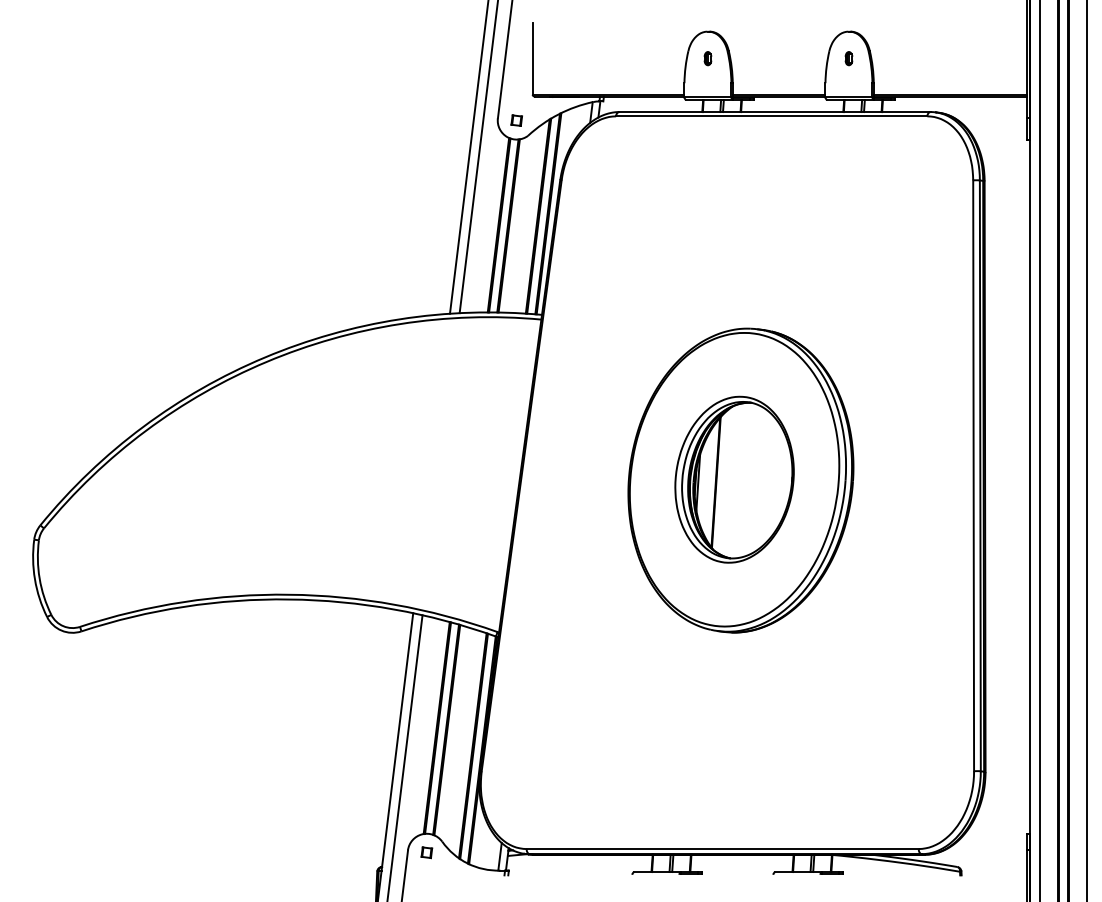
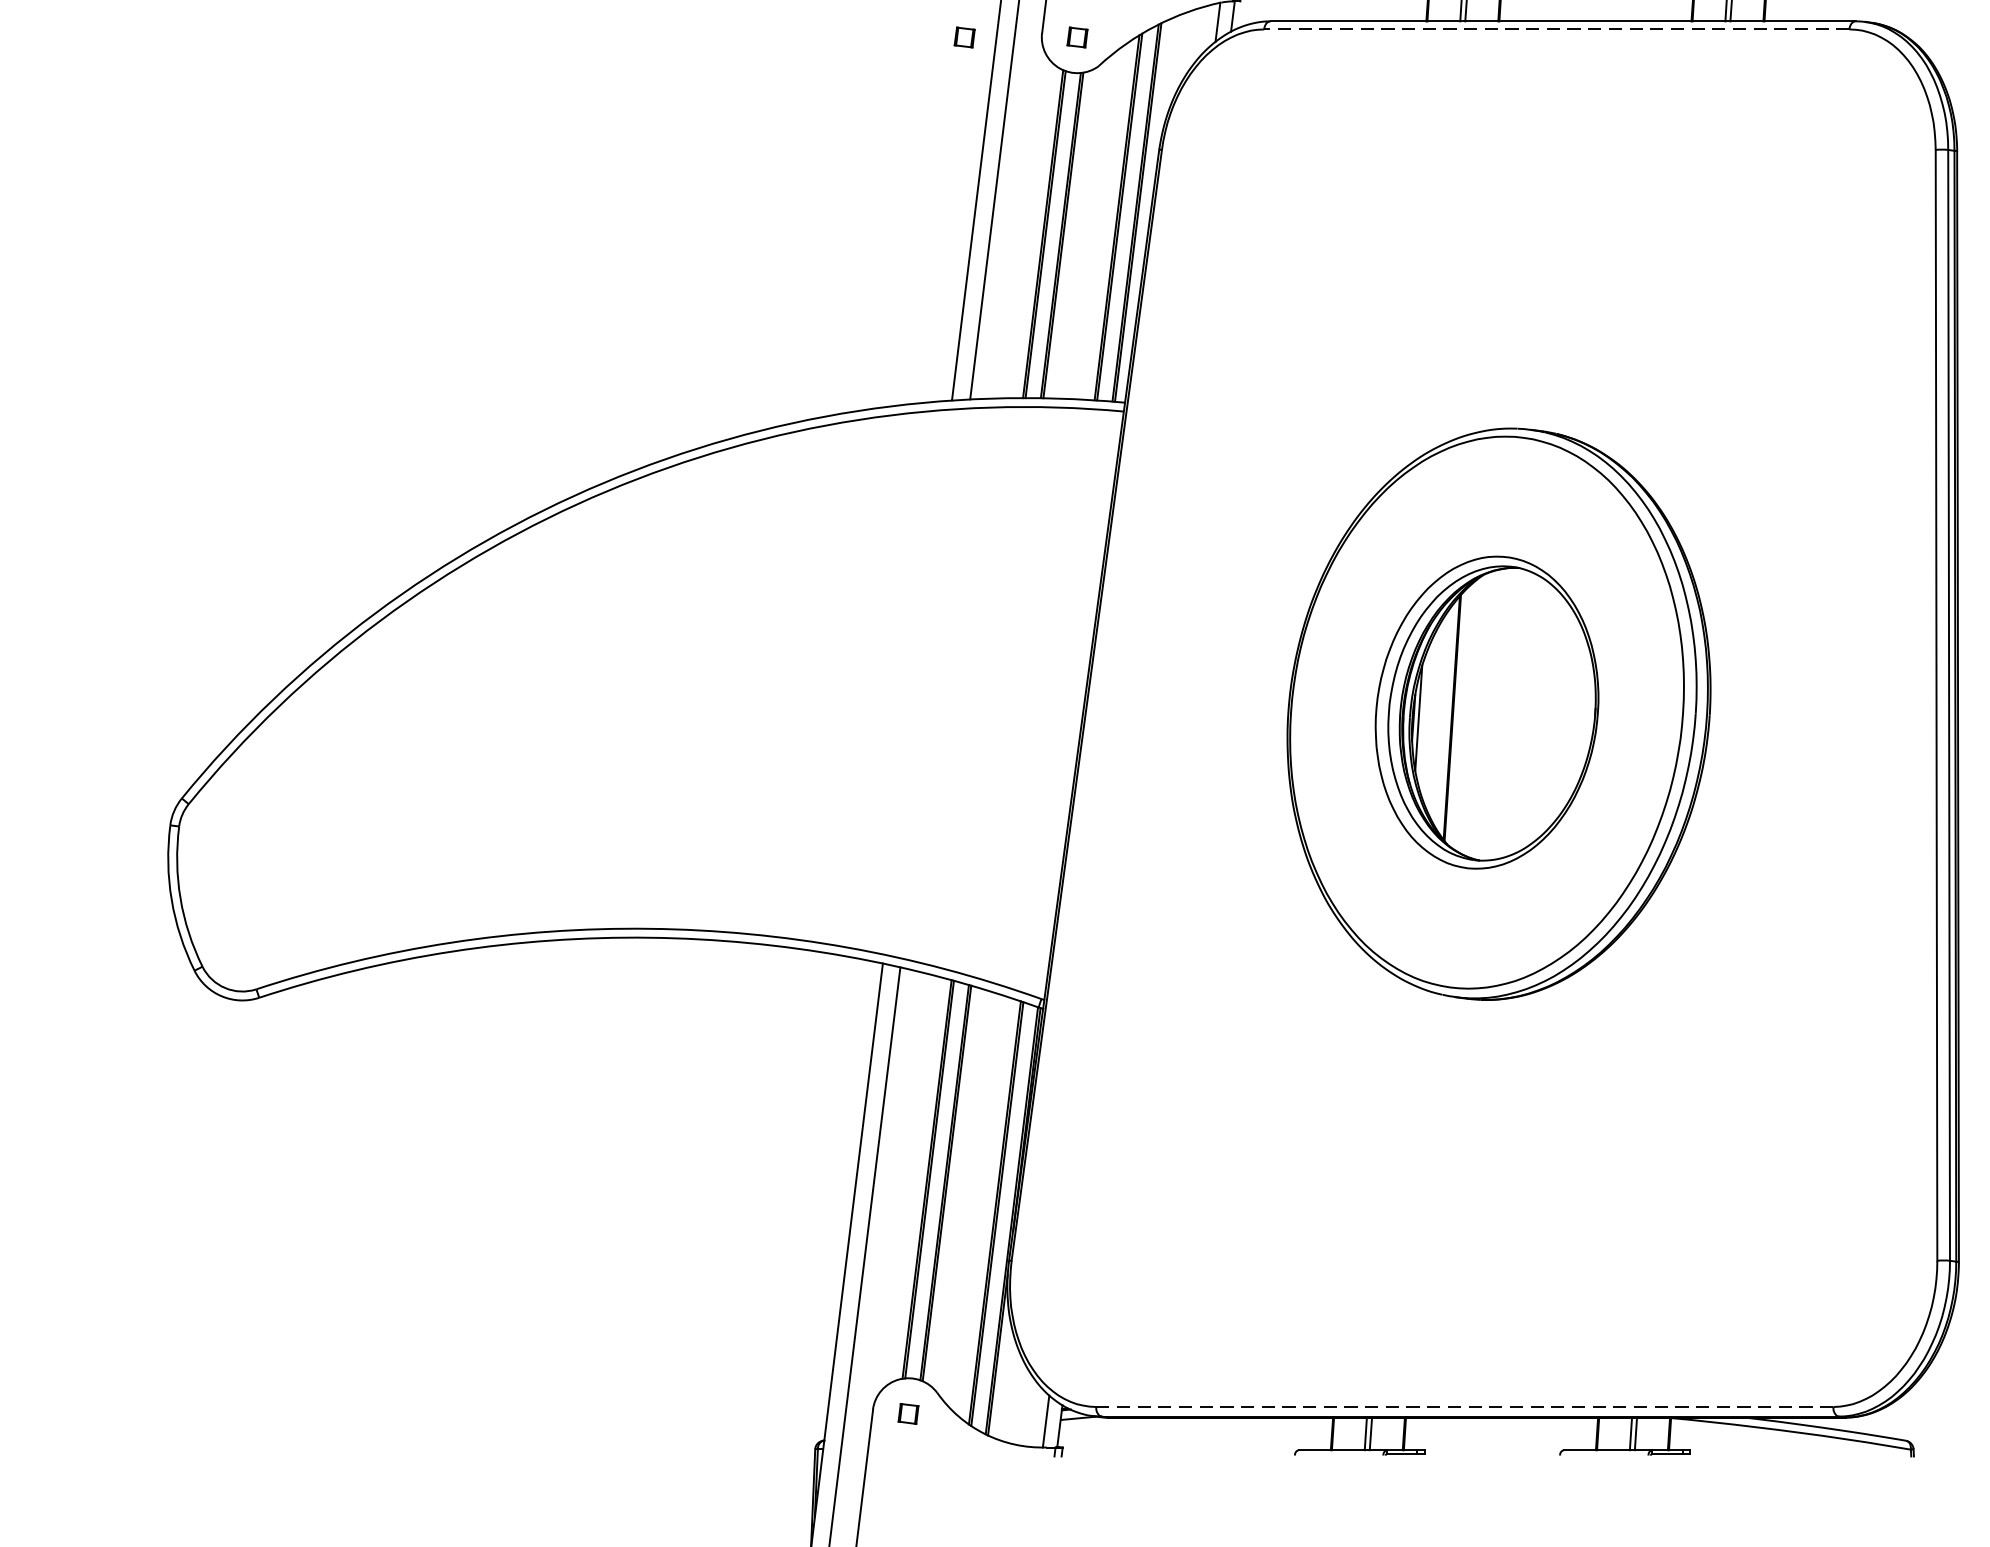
line: (771, 116) -> (1556, 29), solid -> dashed
part: (456, 120) -> (964, 37), added
line: (723, 849) -> (1466, 1407), solid -> dashed

